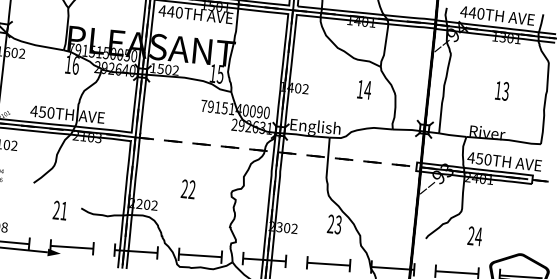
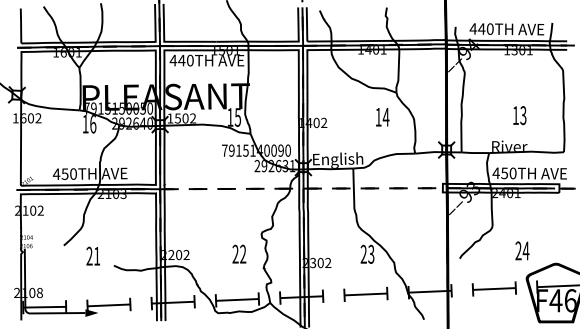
text: (501, 90) -> (519, 115), moved
text: (188, 188) -> (239, 253), moved
text: (59, 209) -> (92, 255), moved
text: (475, 235) -> (522, 250), moved

